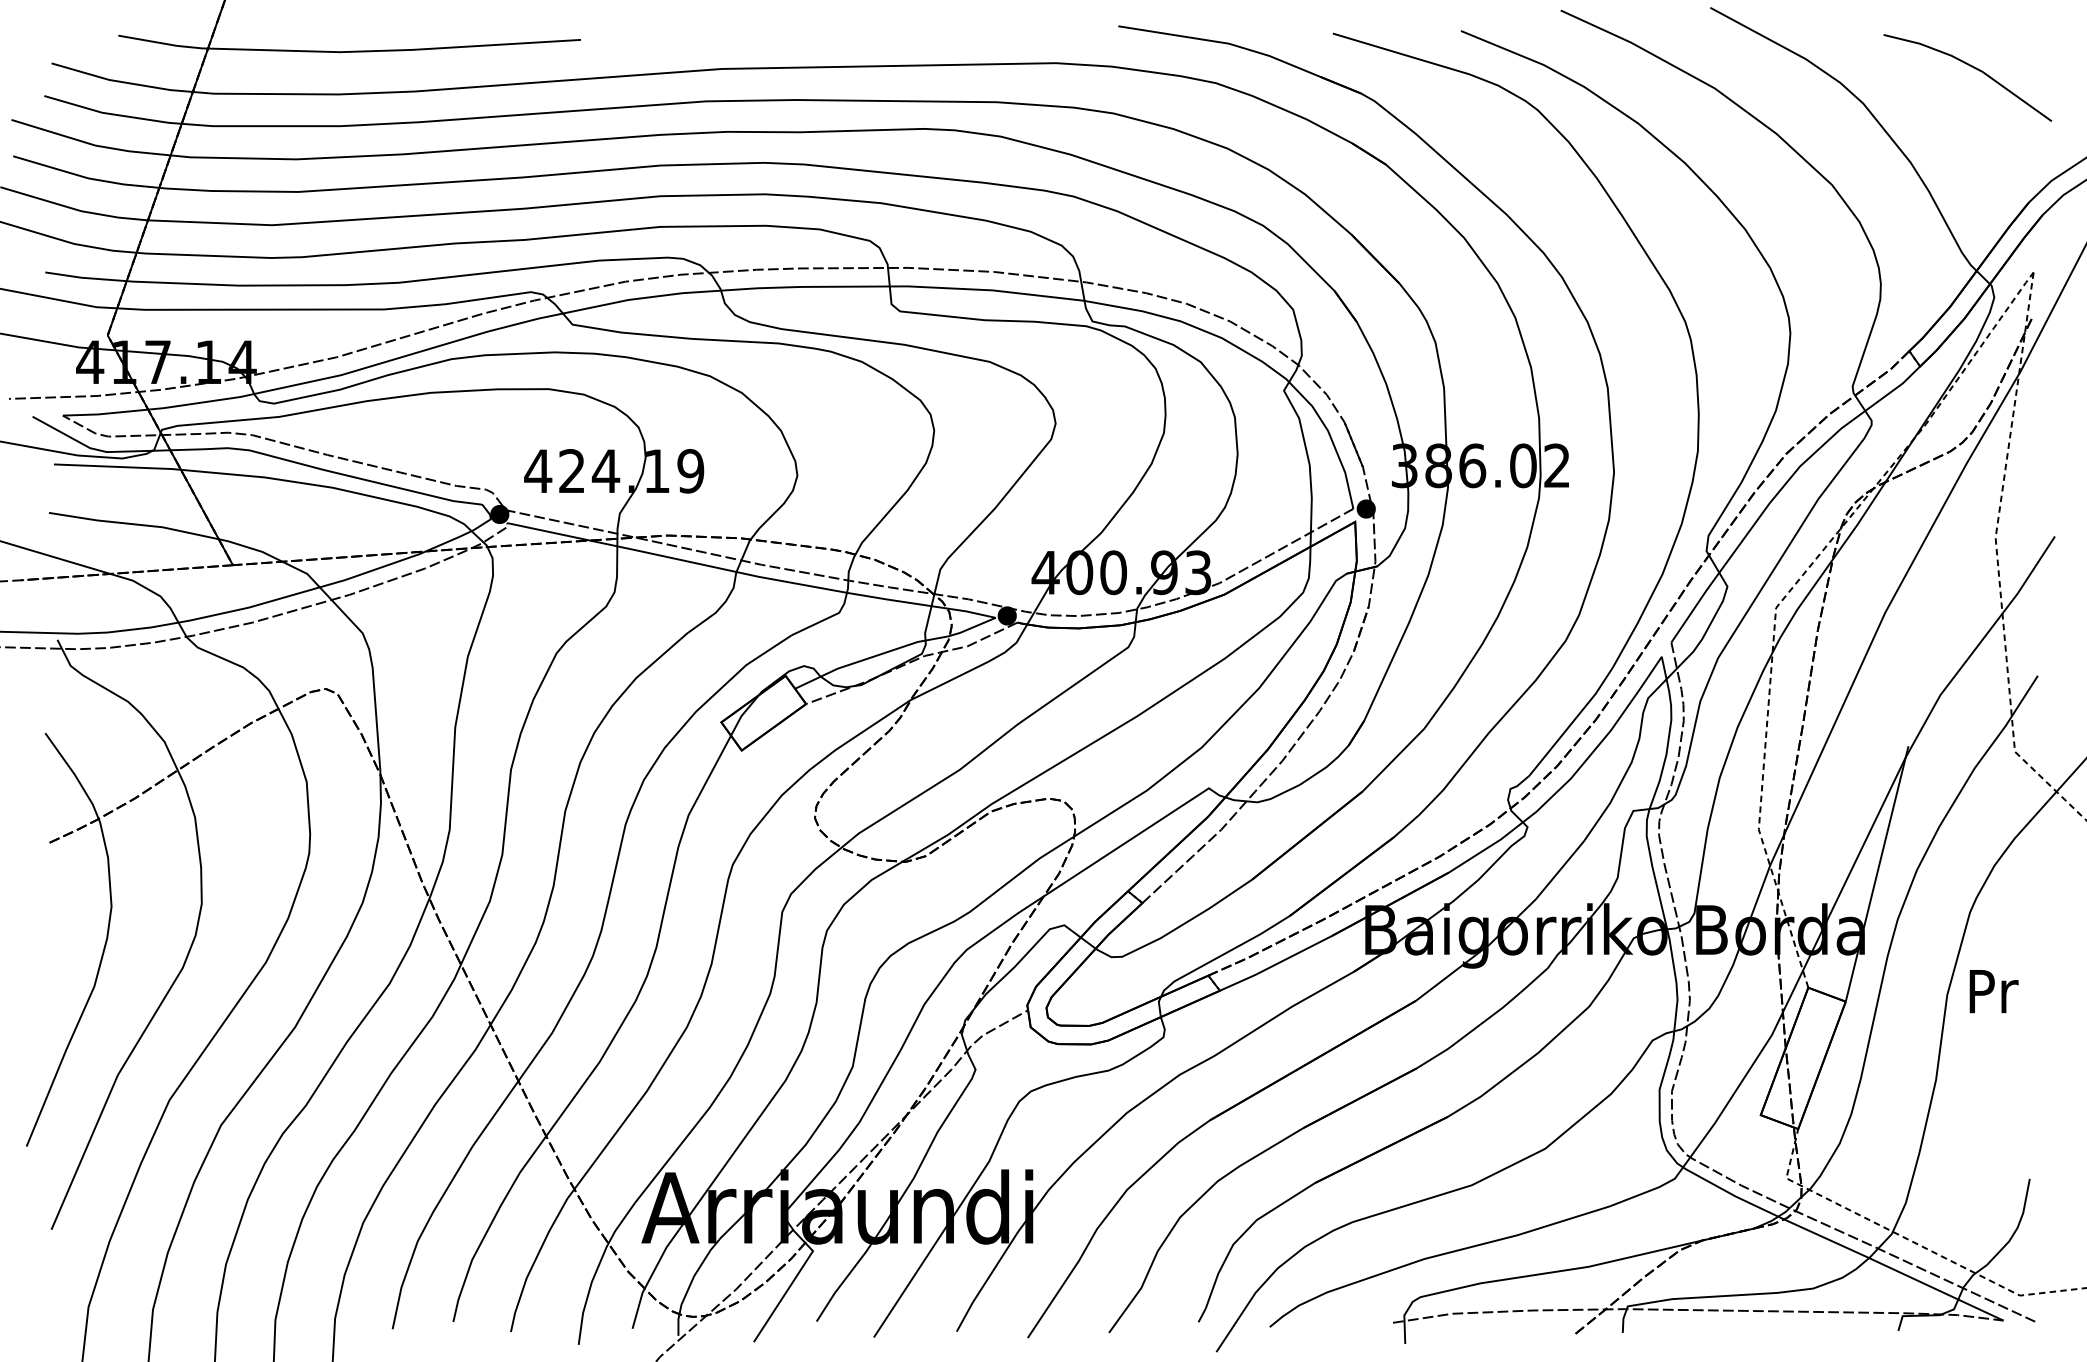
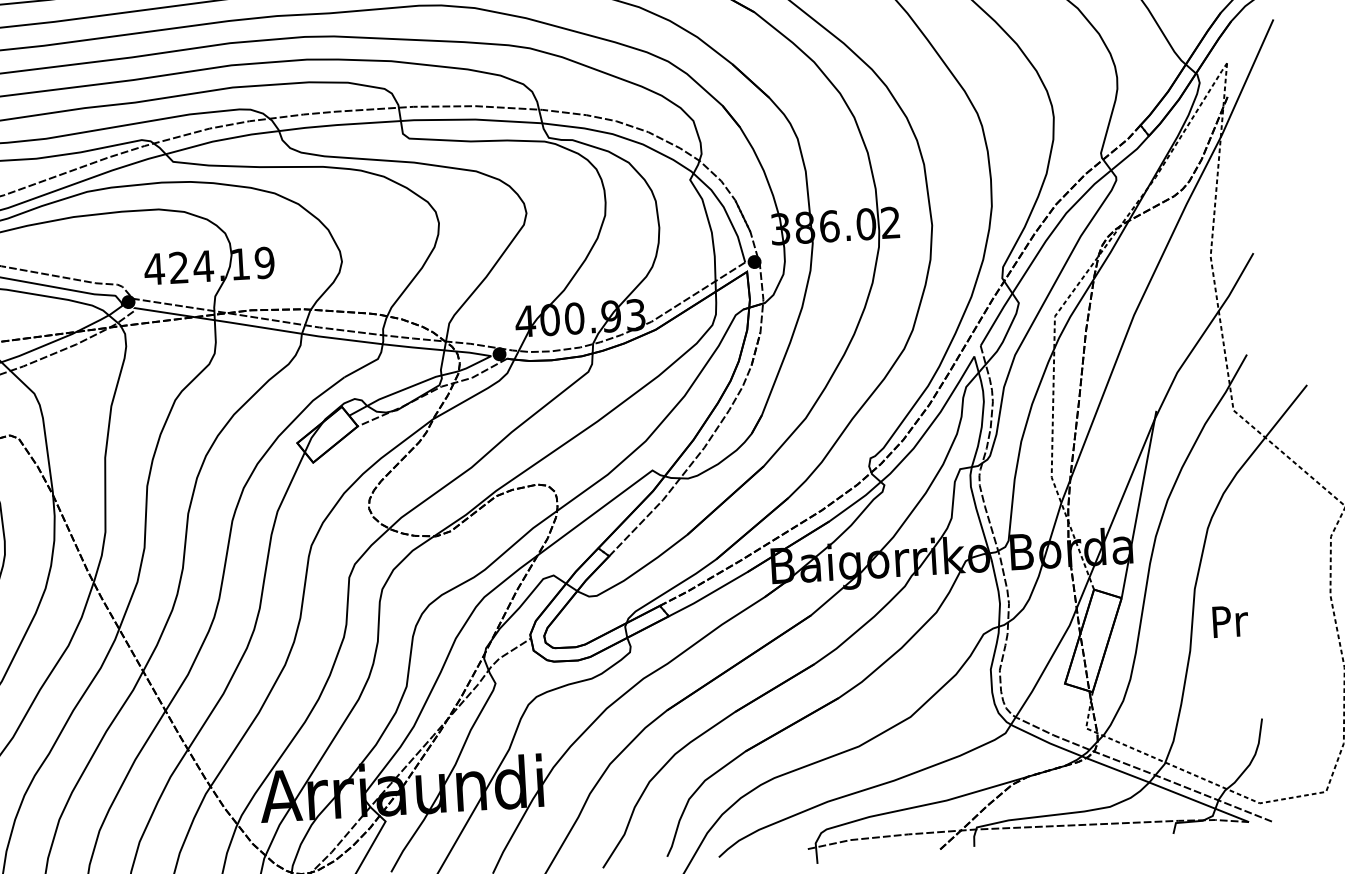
text: (1993, 991) -> (1230, 621), moved

